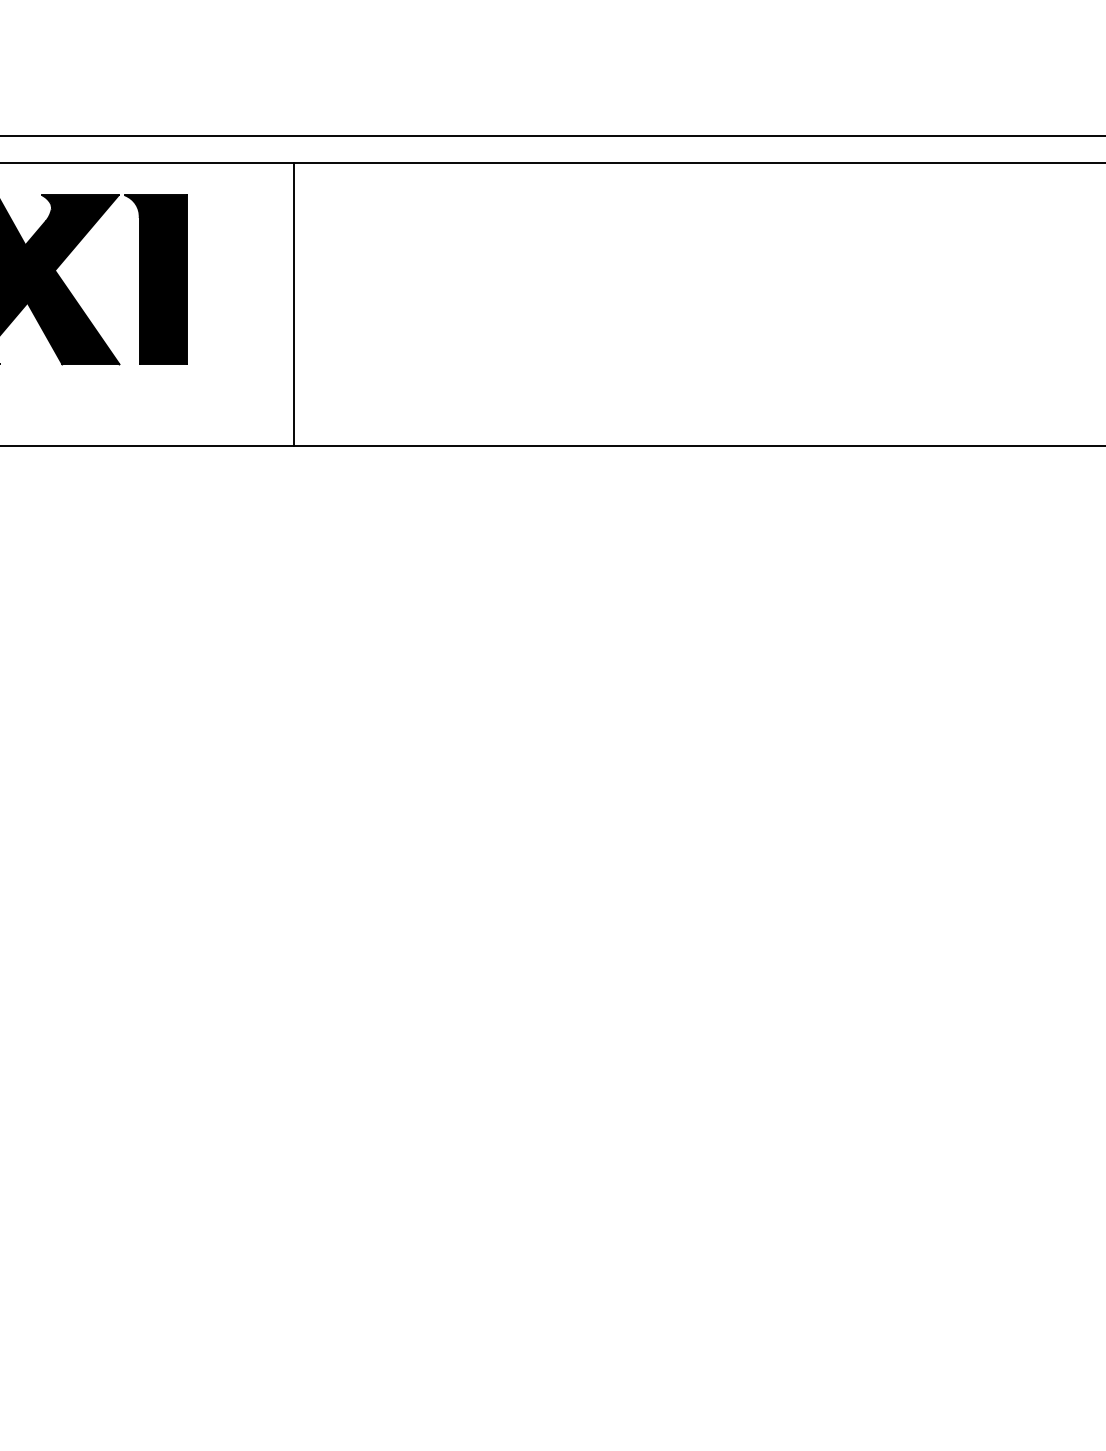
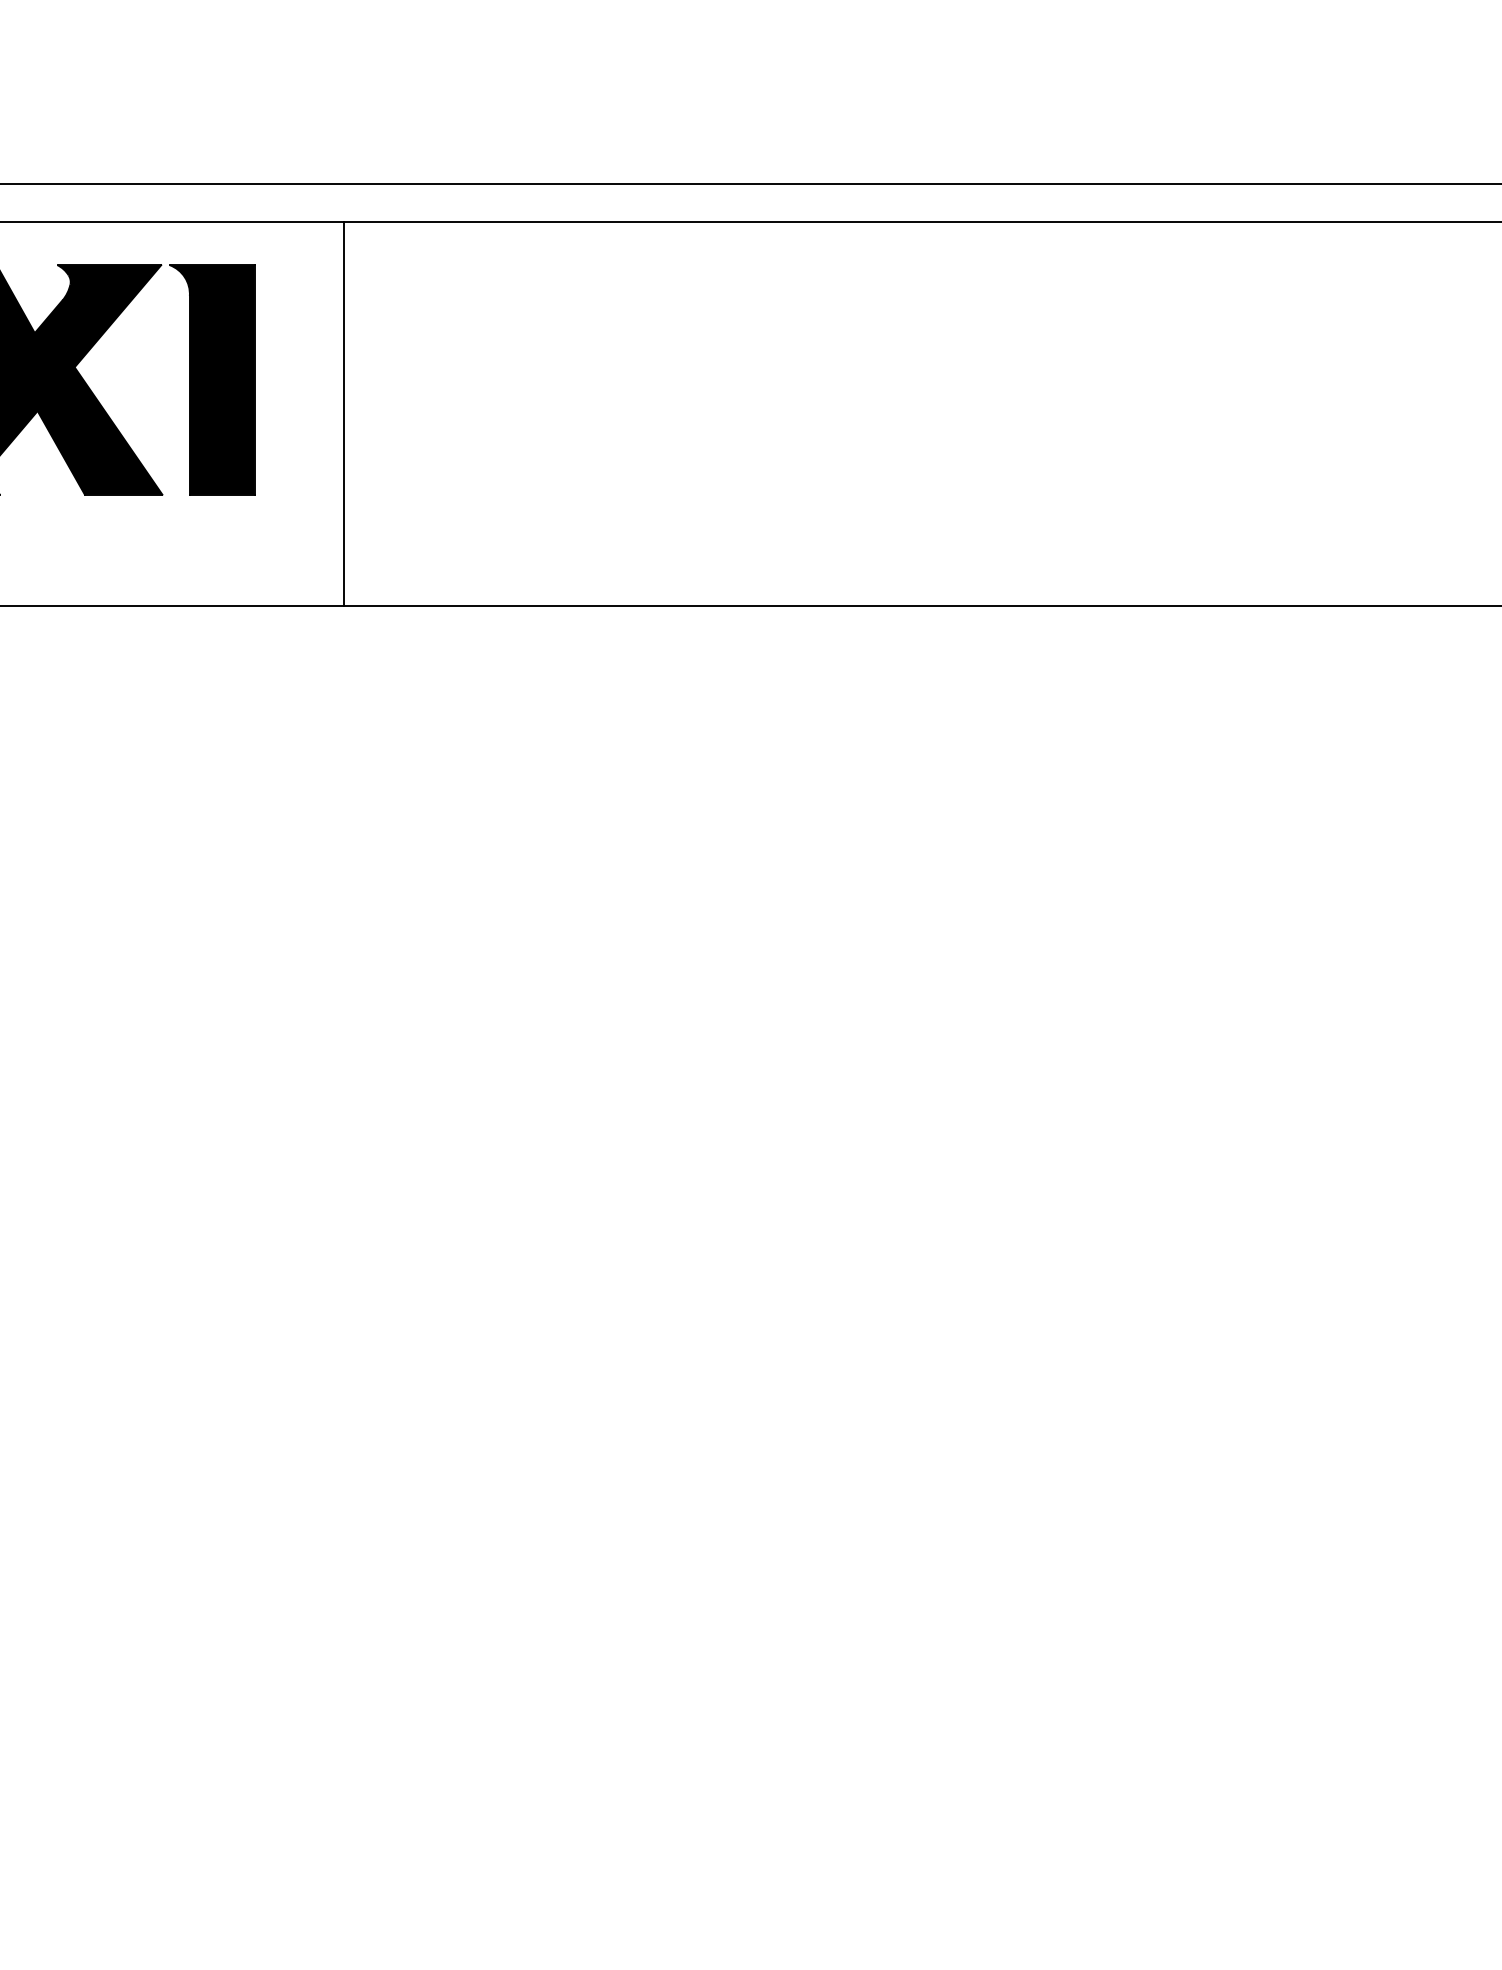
line: (294, 304) -> (344, 413), moved

